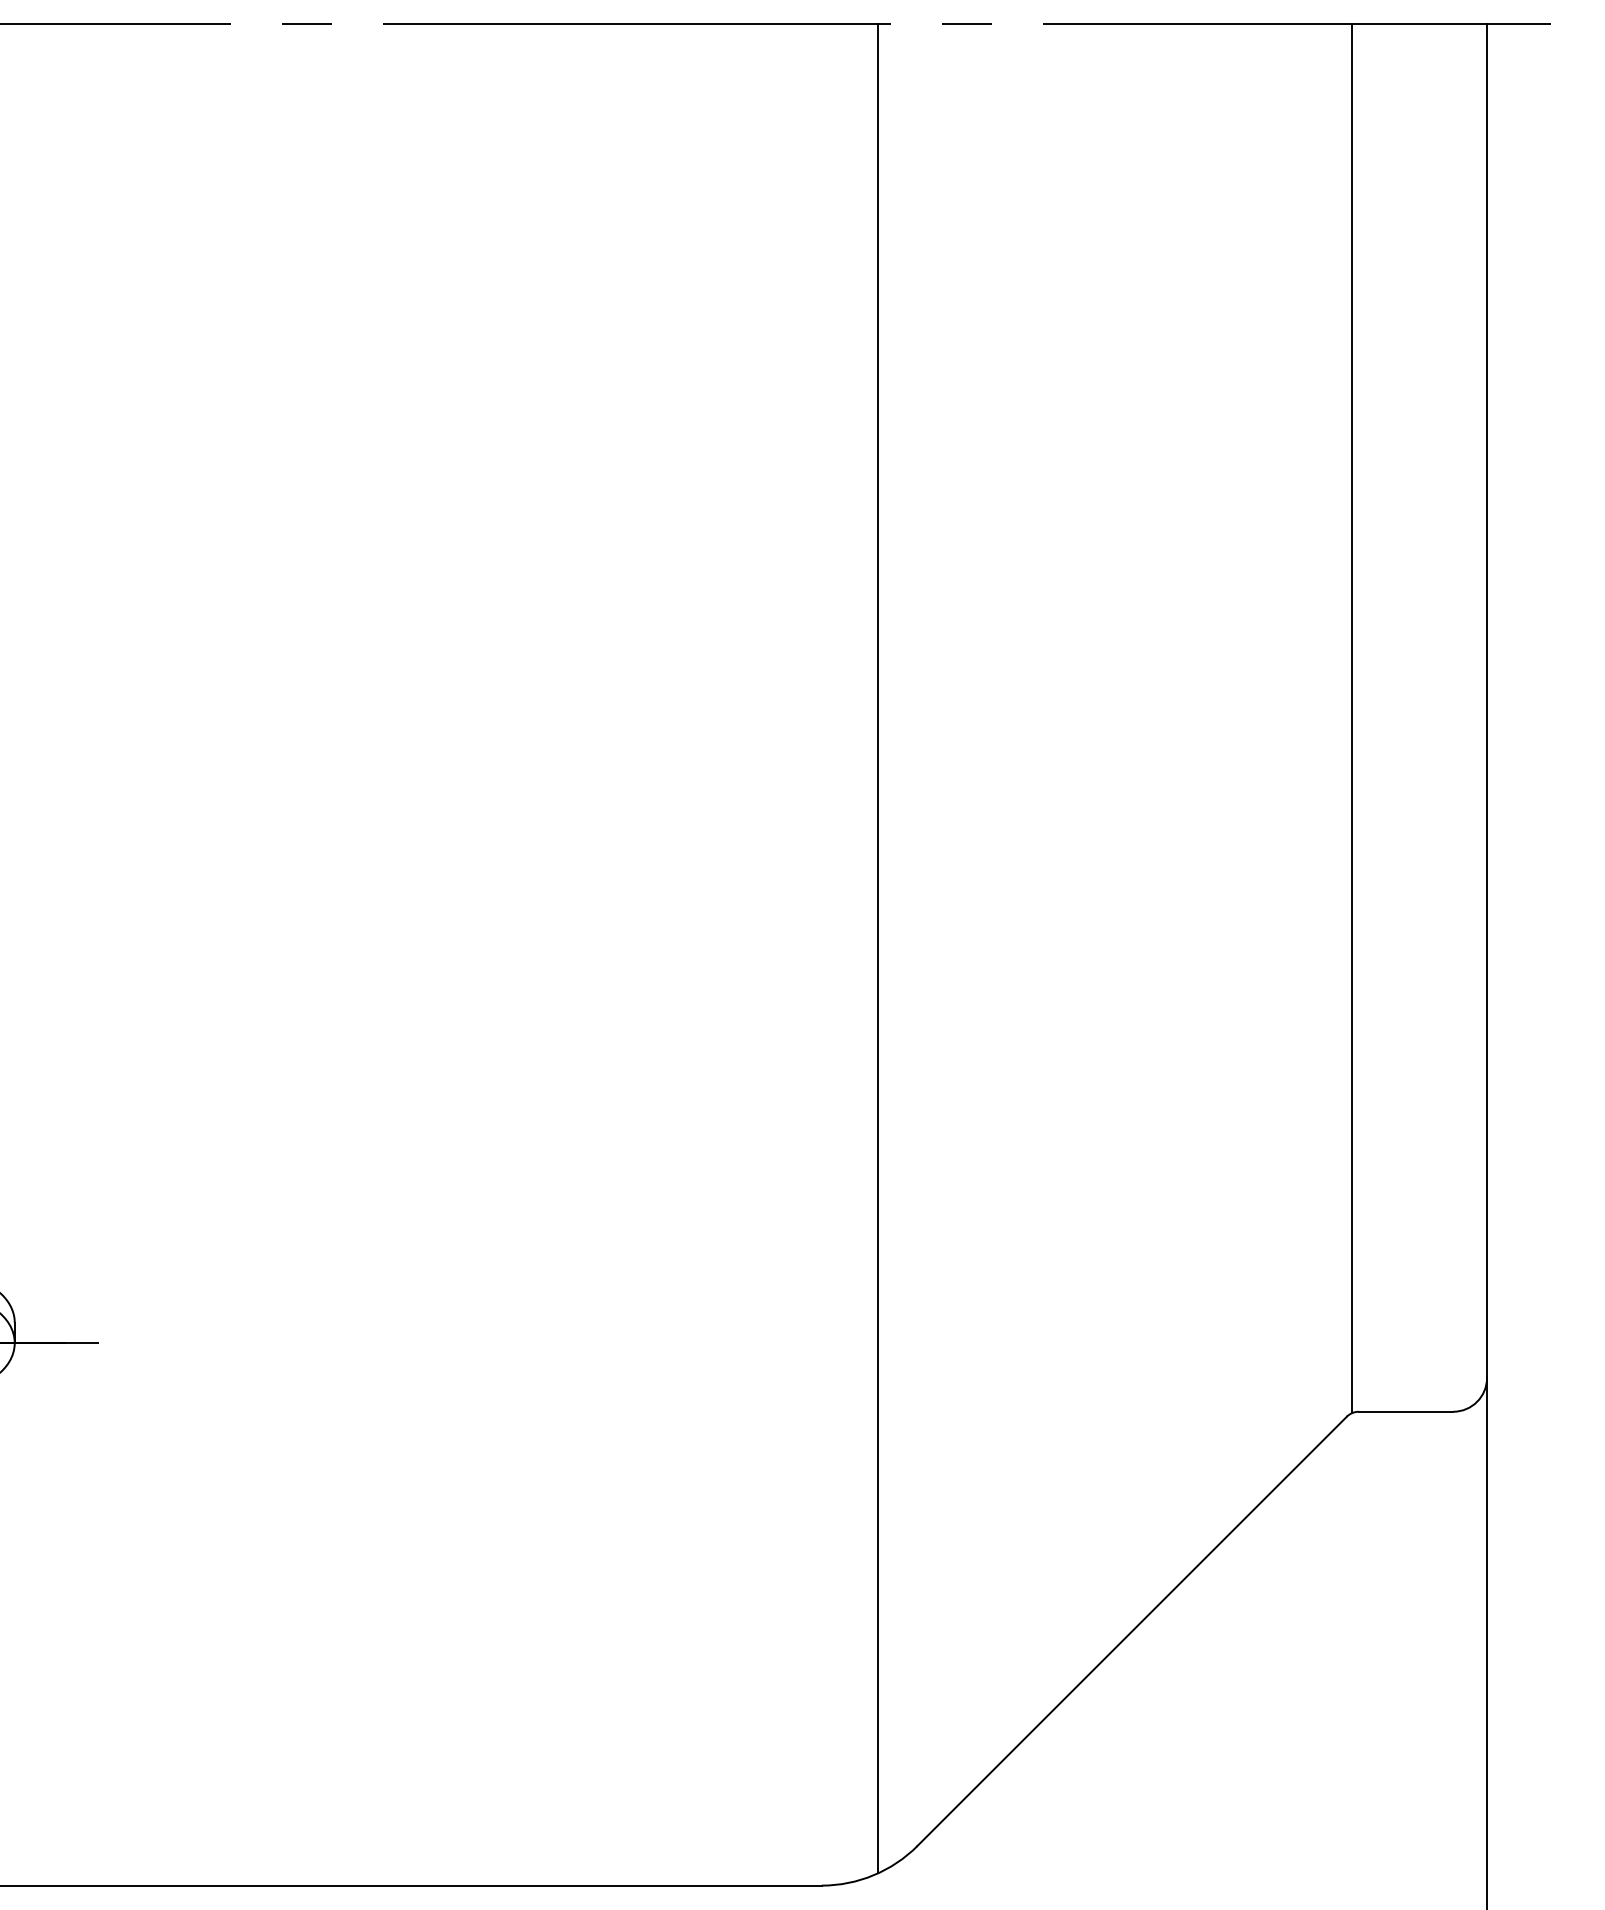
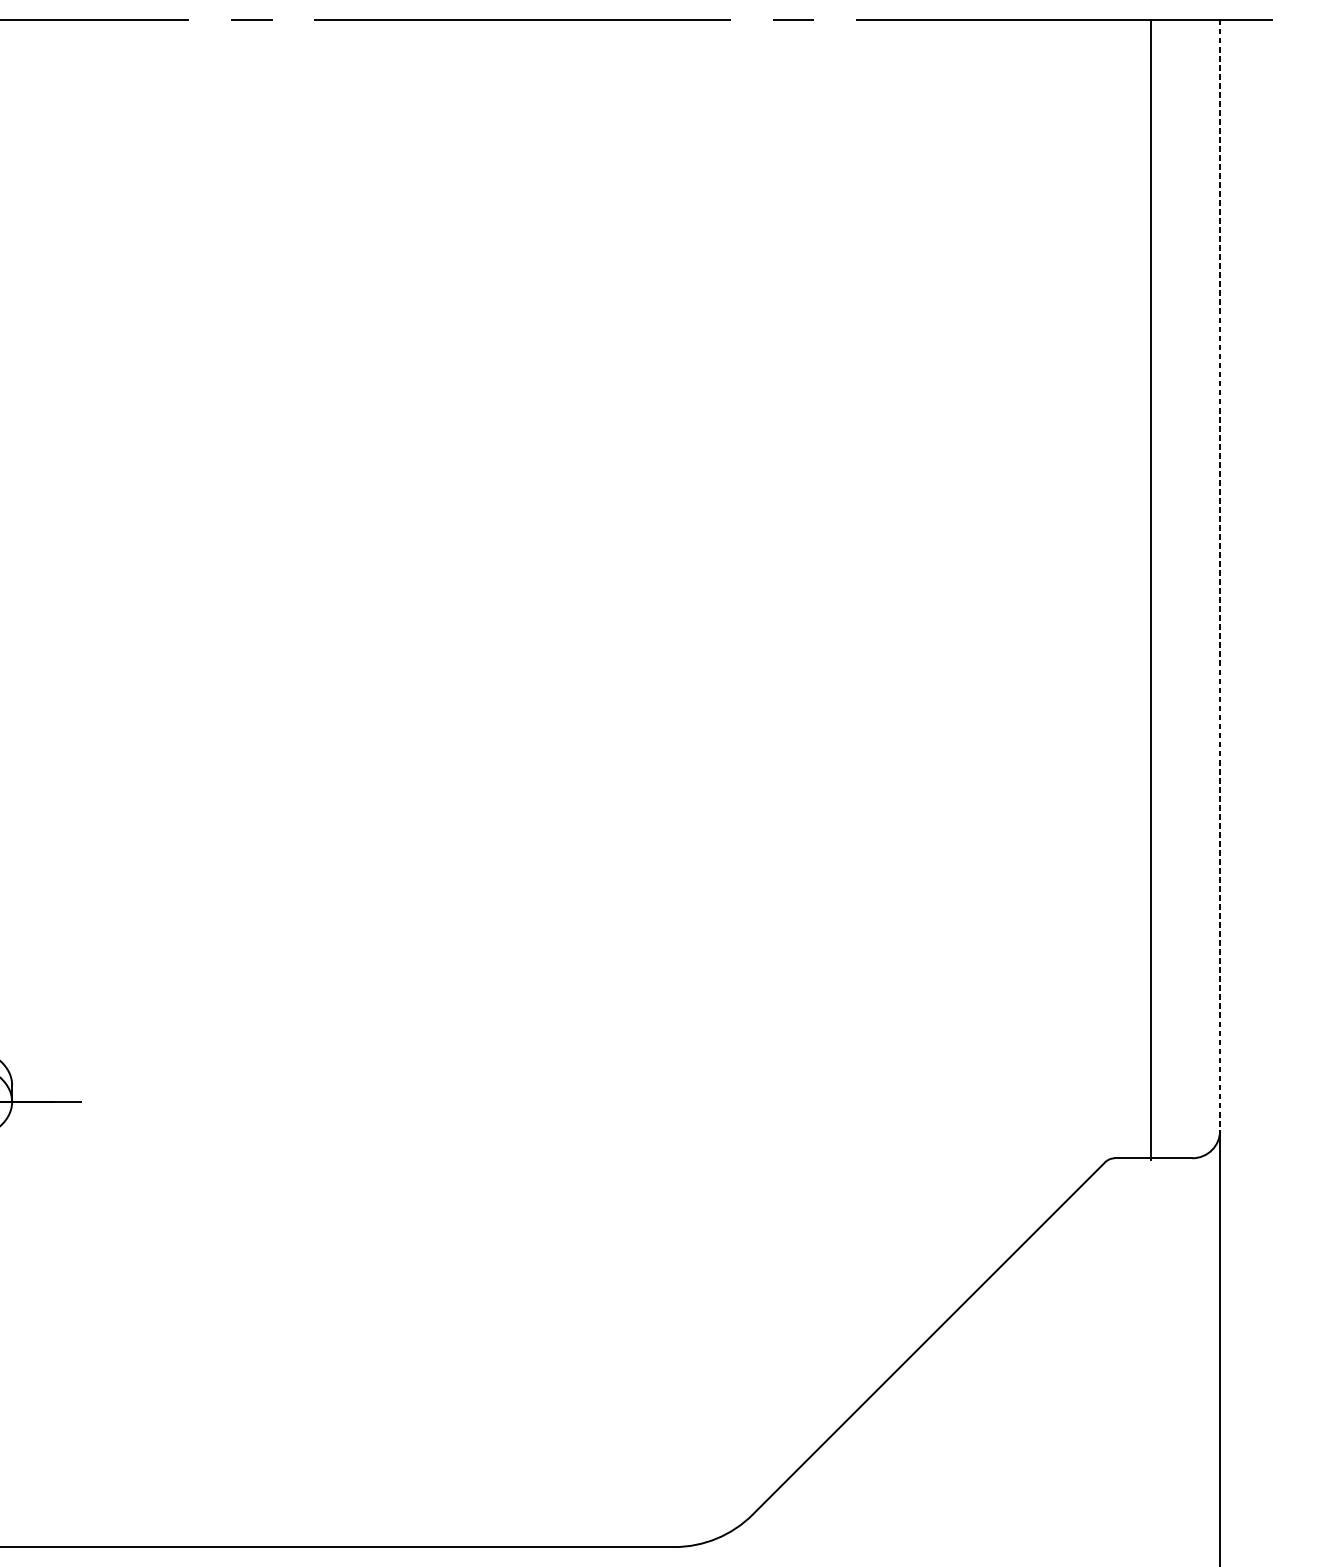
line: (1487, 701) -> (1220, 575), solid -> dashed
line: (1351, 718) -> (1150, 589), moved
line: (877, 948) -> (720, 778), removed

